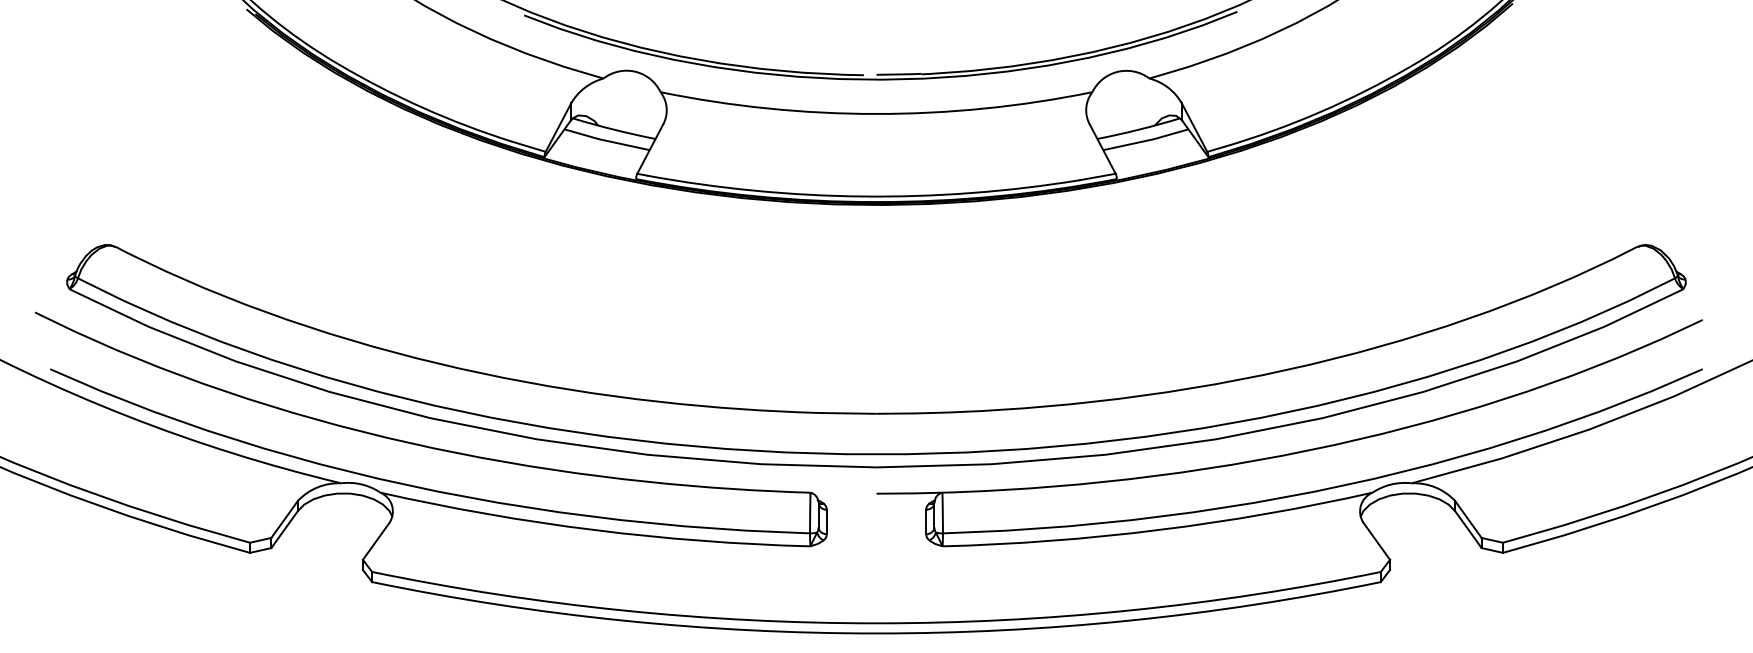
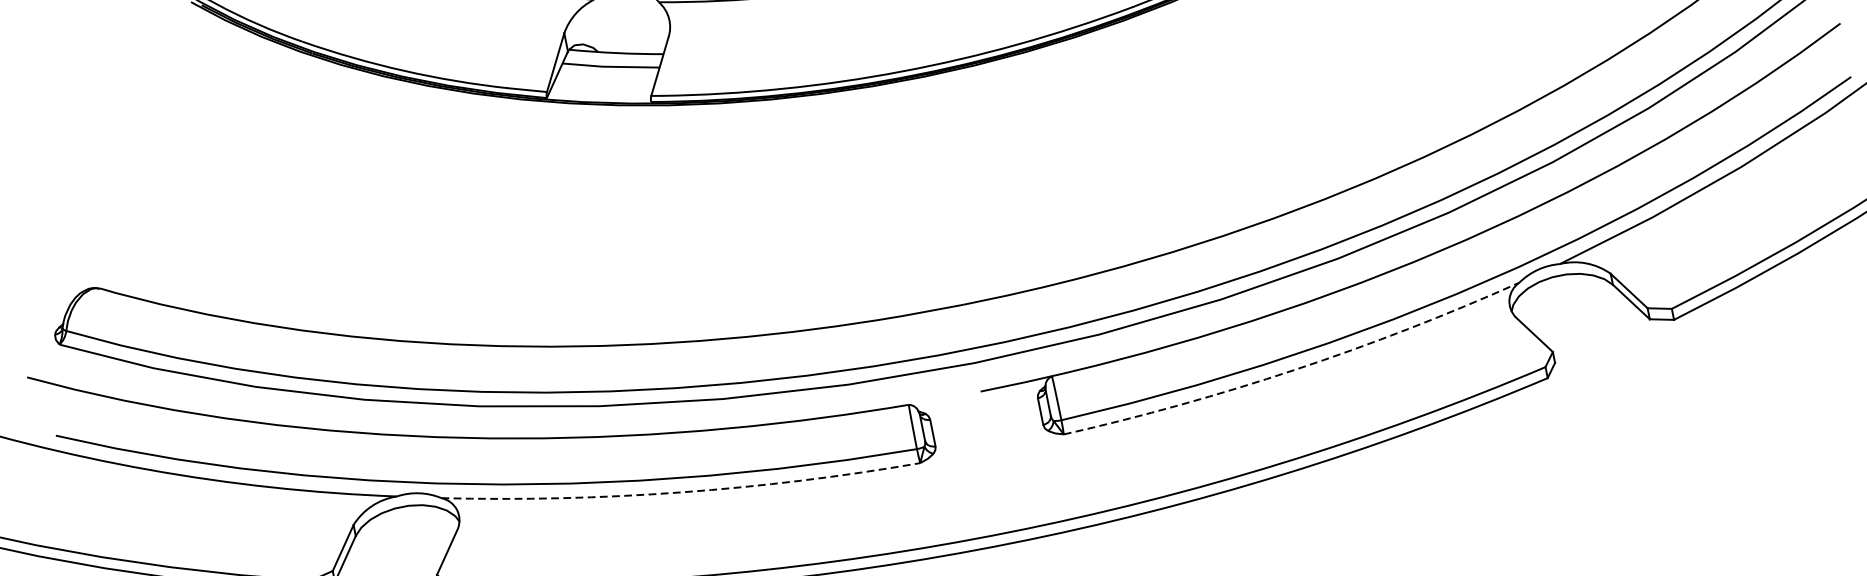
arc: (594, 530) -> (682, 492), solid -> dashed
arc: (1158, 530) -> (1294, 370), solid -> dashed

